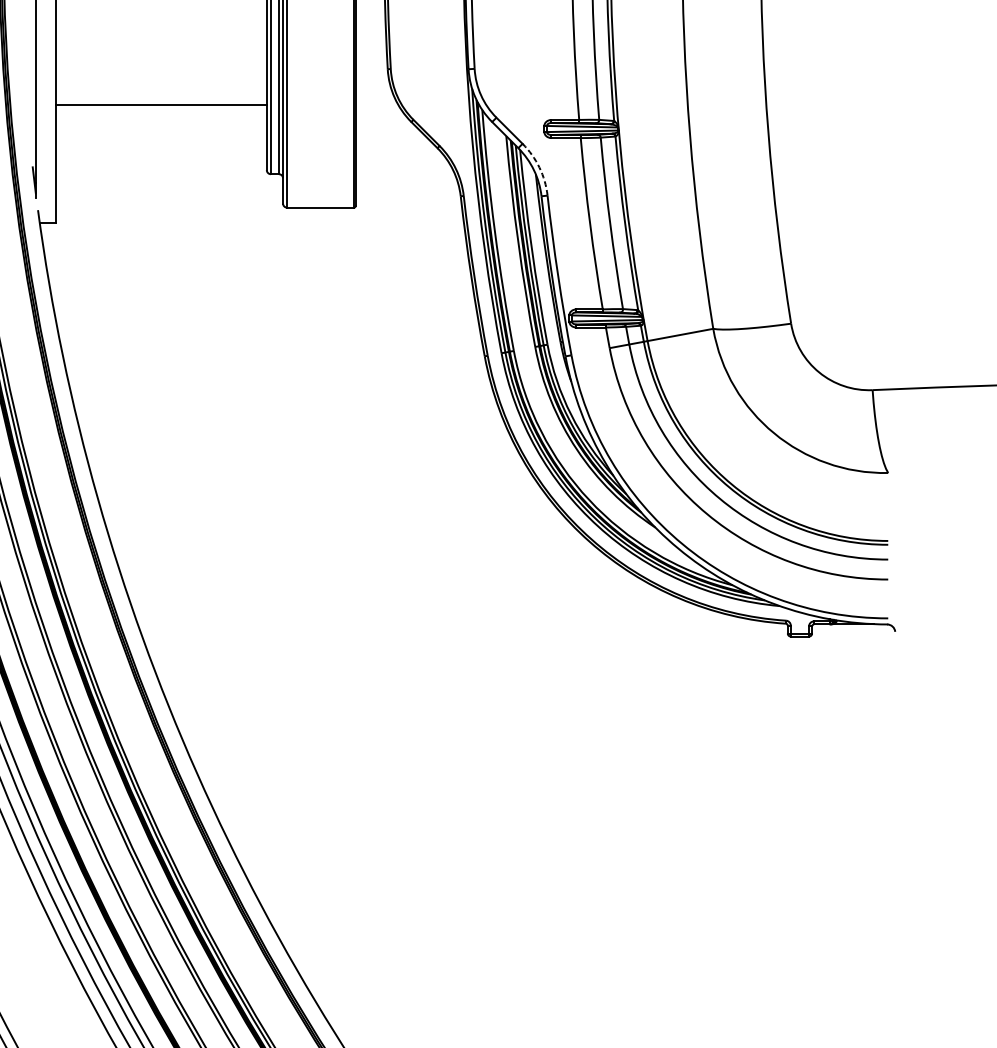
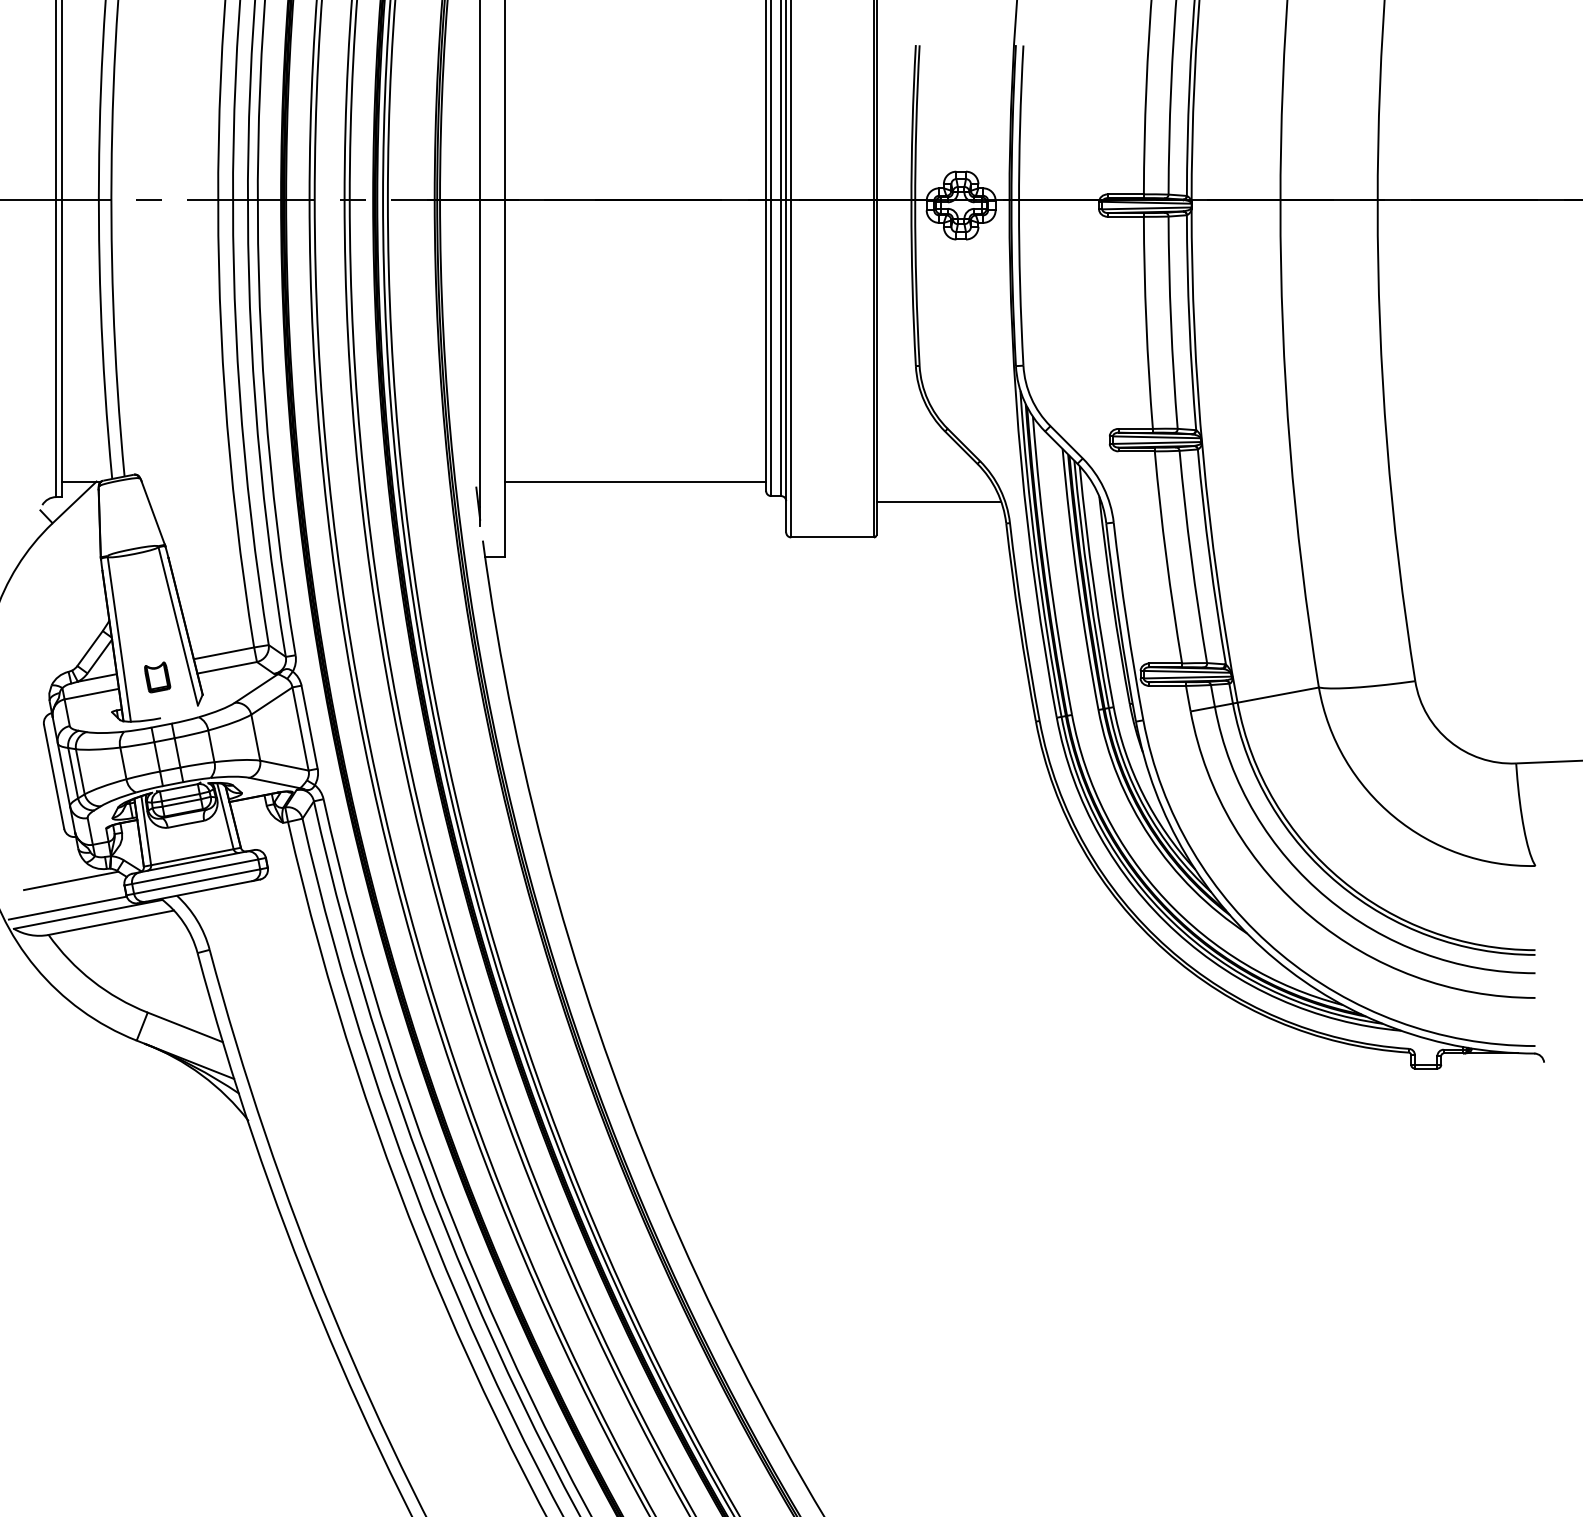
line: (161, 105) -> (635, 481), moved
arc: (539, 167) -> (1103, 487), dashed -> solid
line: (406, 179) -> (938, 502), added

